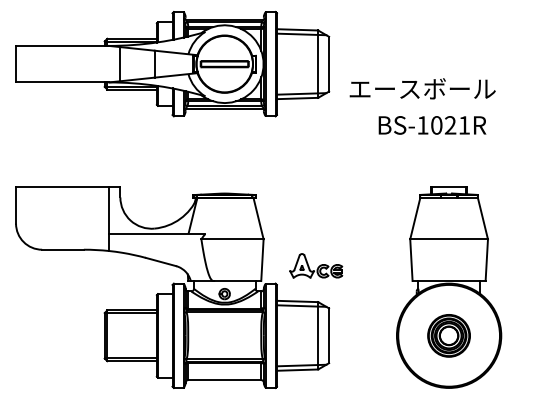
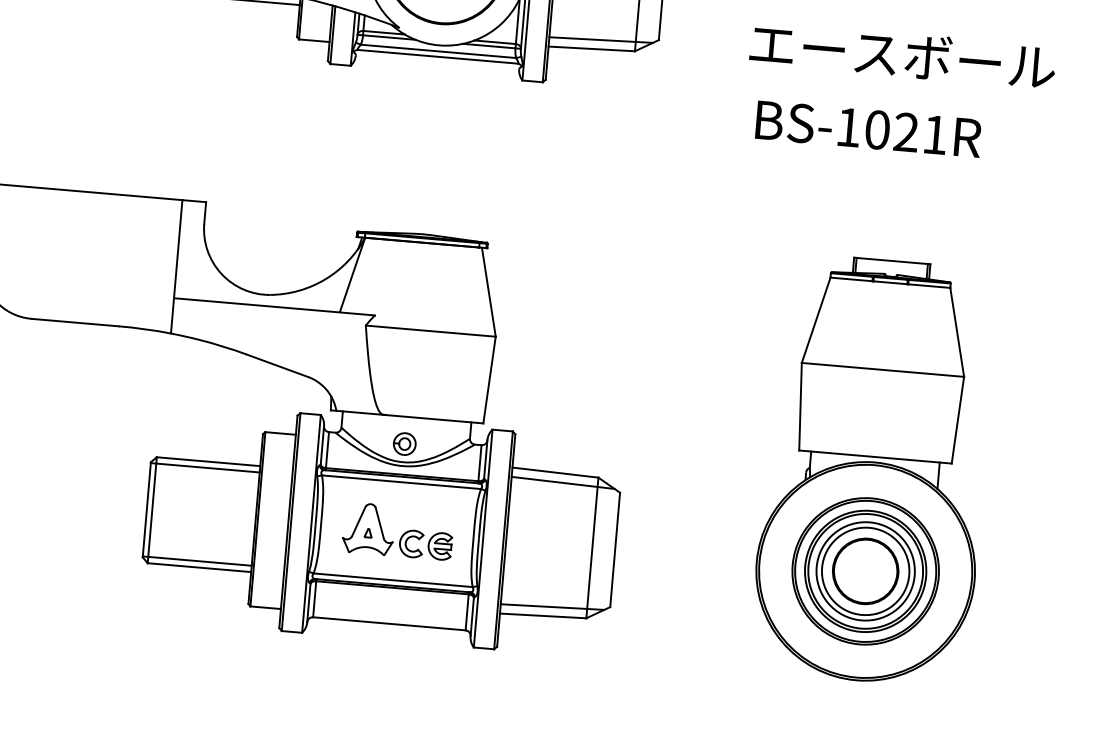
text: (422, 88) -> (902, 54), moved
part: (316, 265) -> (398, 530), moved
part: (448, 335) -> (864, 570), size x1.67

